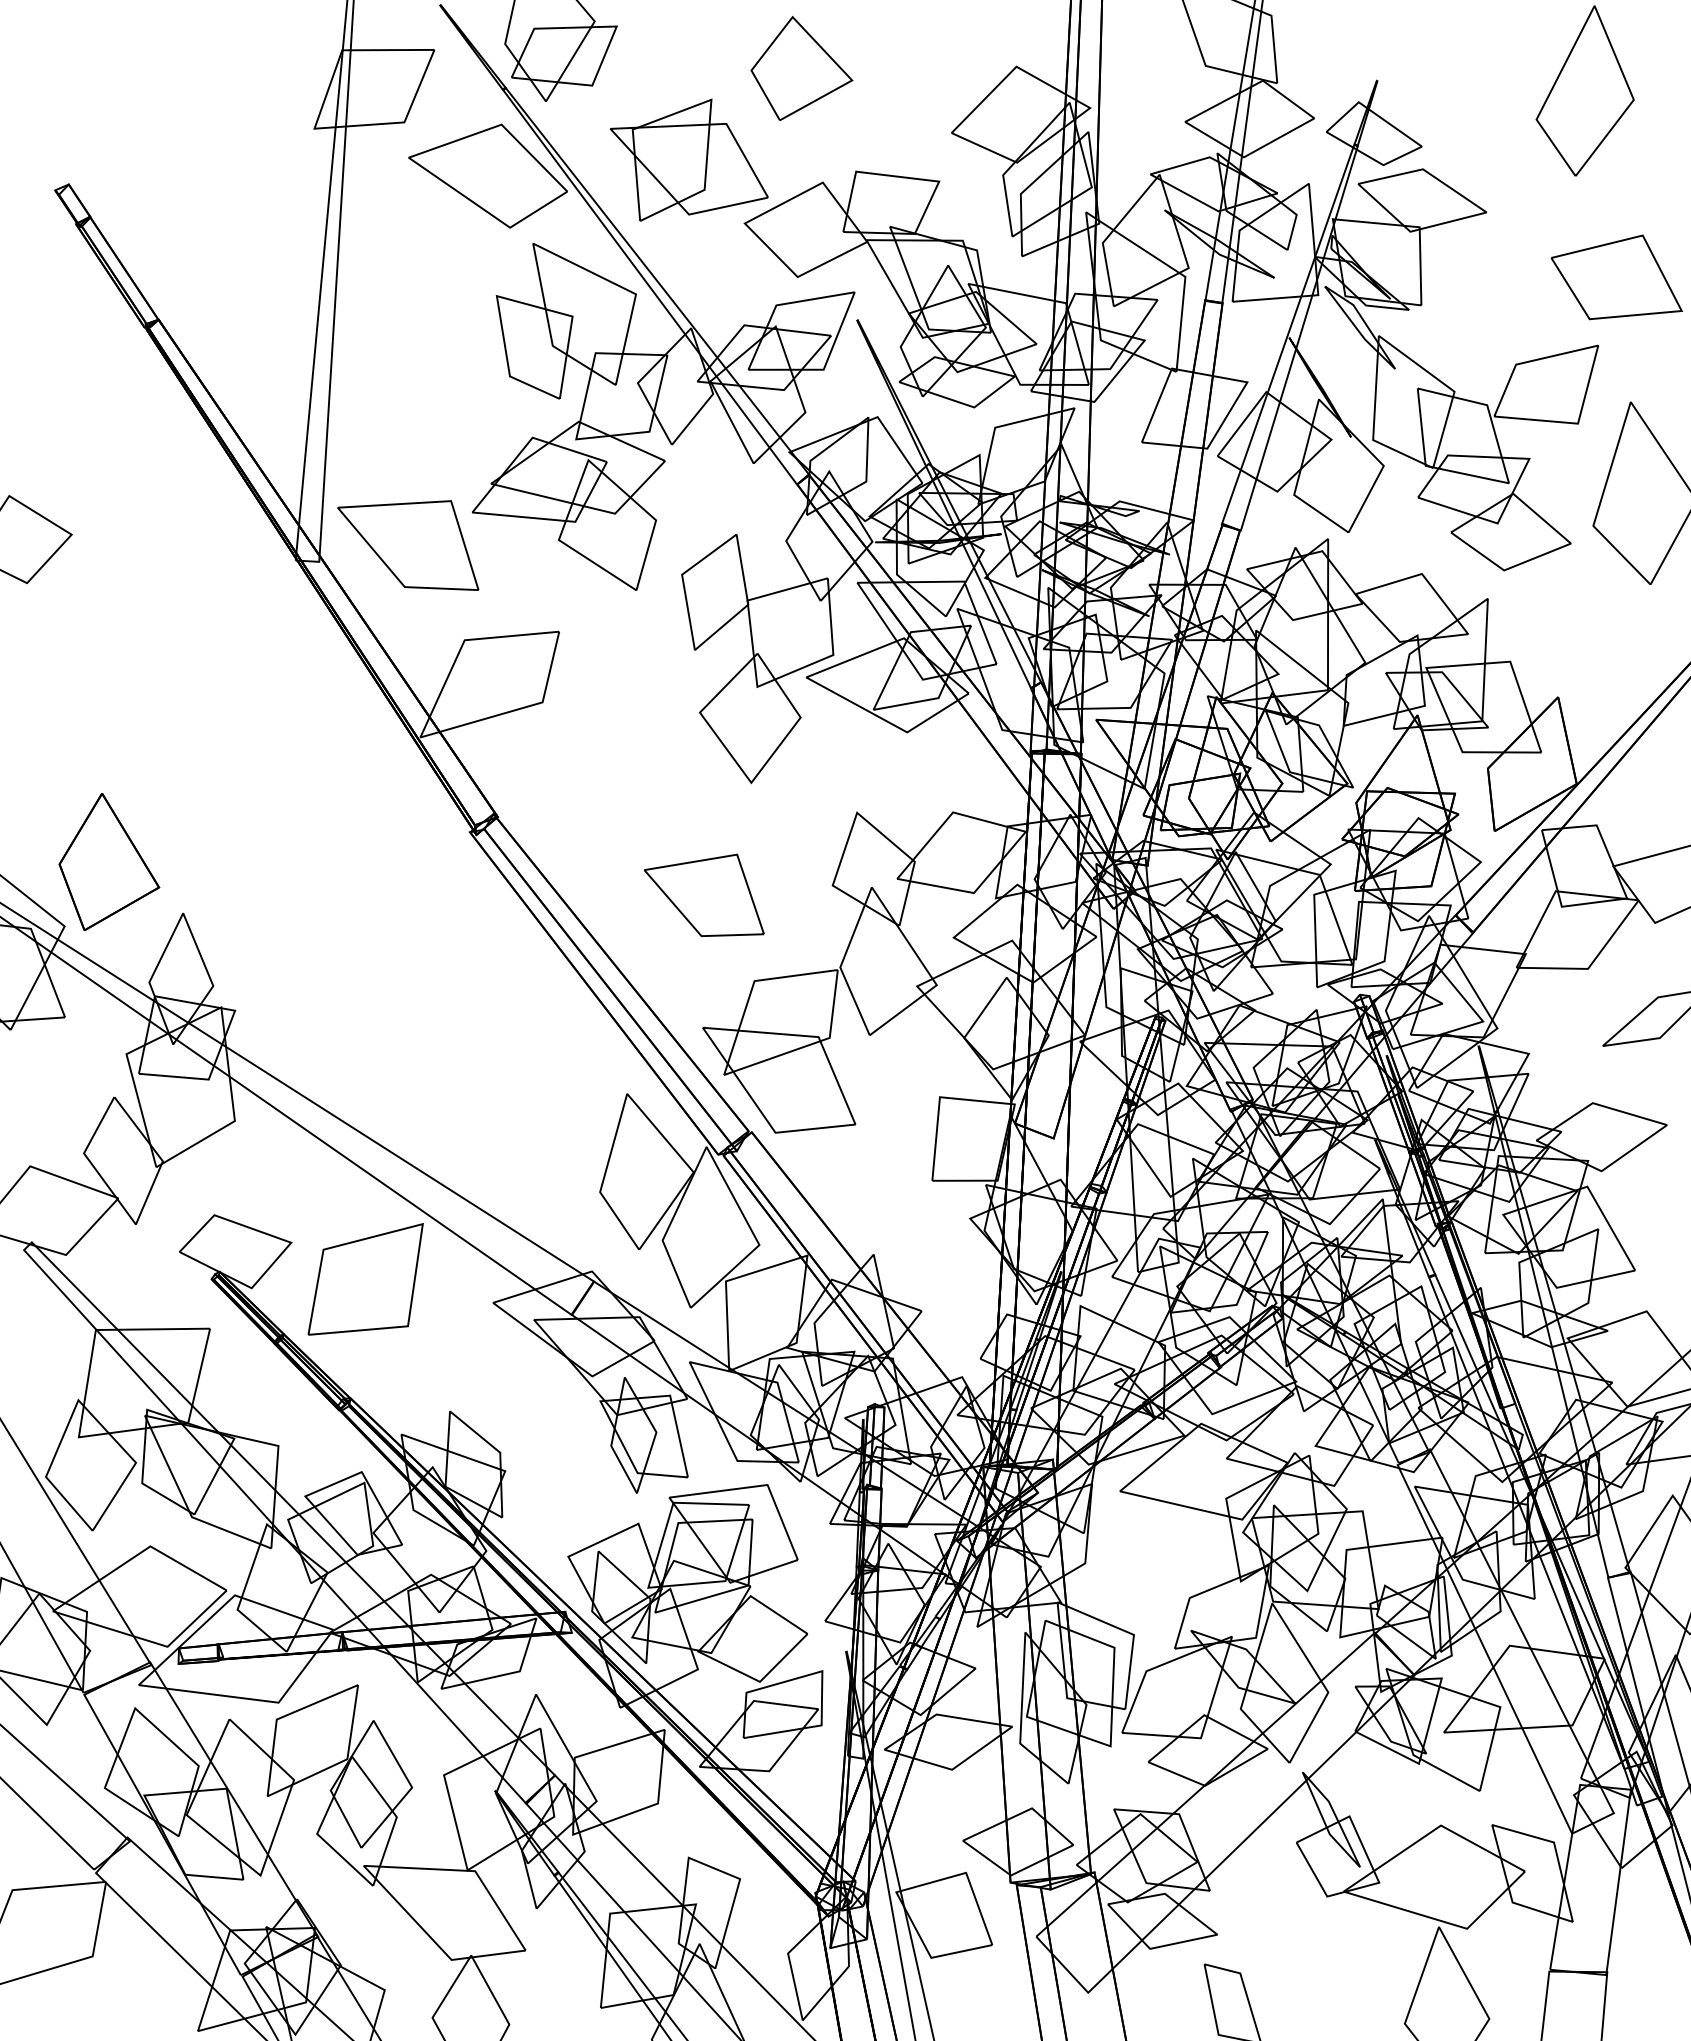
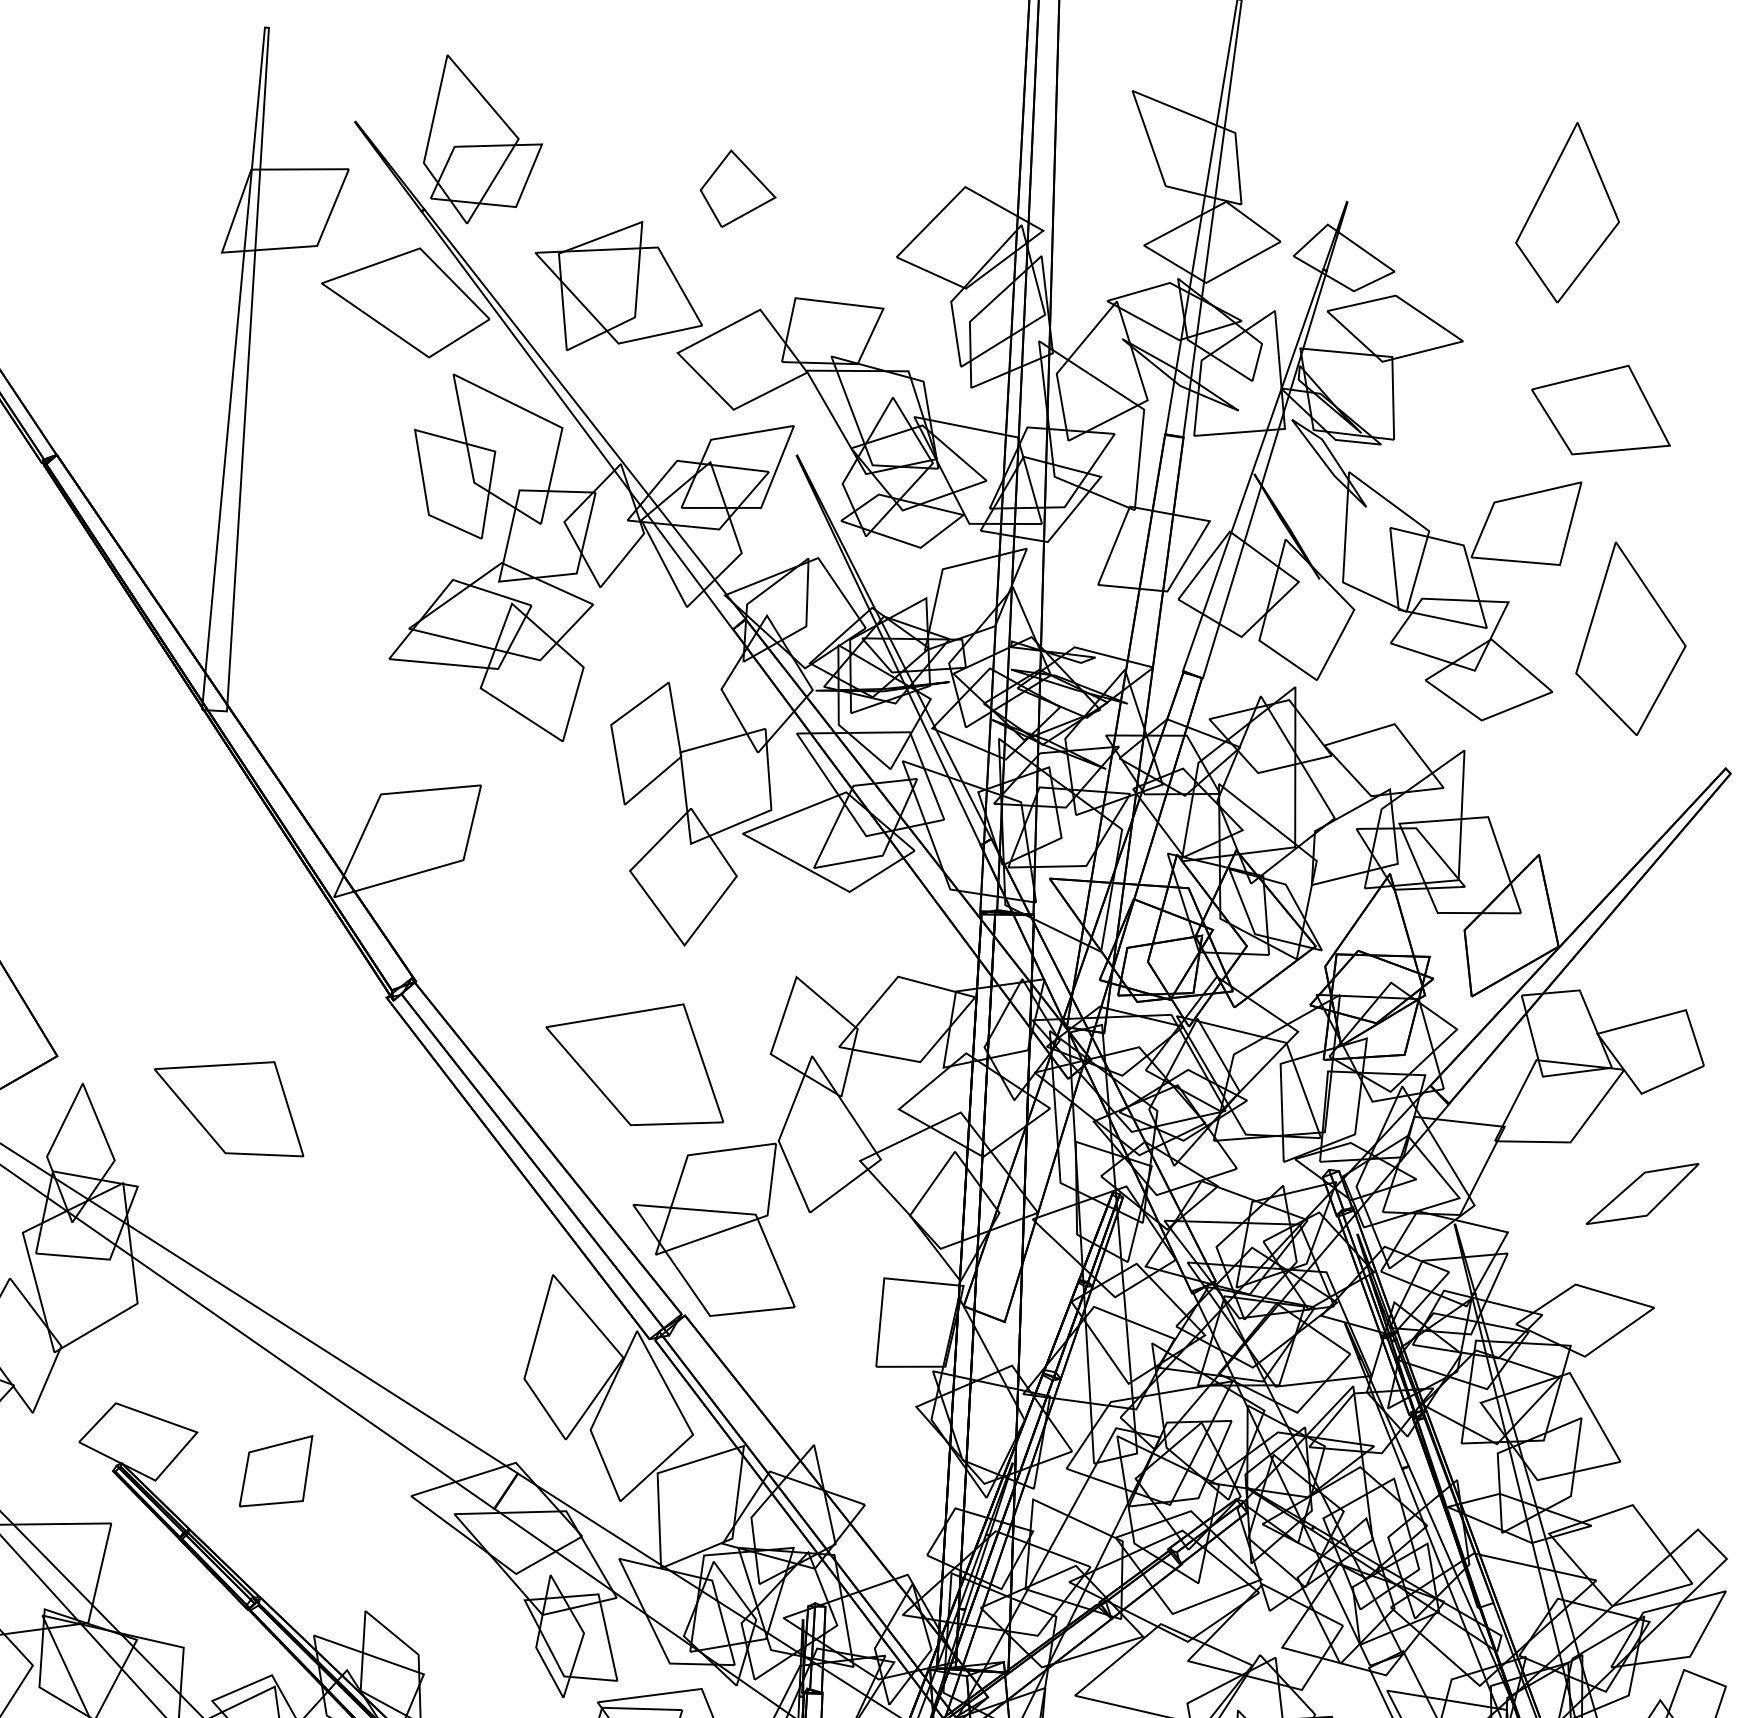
part: (801, 67) -> (737, 187), size x0.7
part: (408, 545) -> (229, 1109), moved
part: (703, 894) -> (633, 1063), size x1.4
part: (365, 1279) -> (275, 1471), size x0.6

